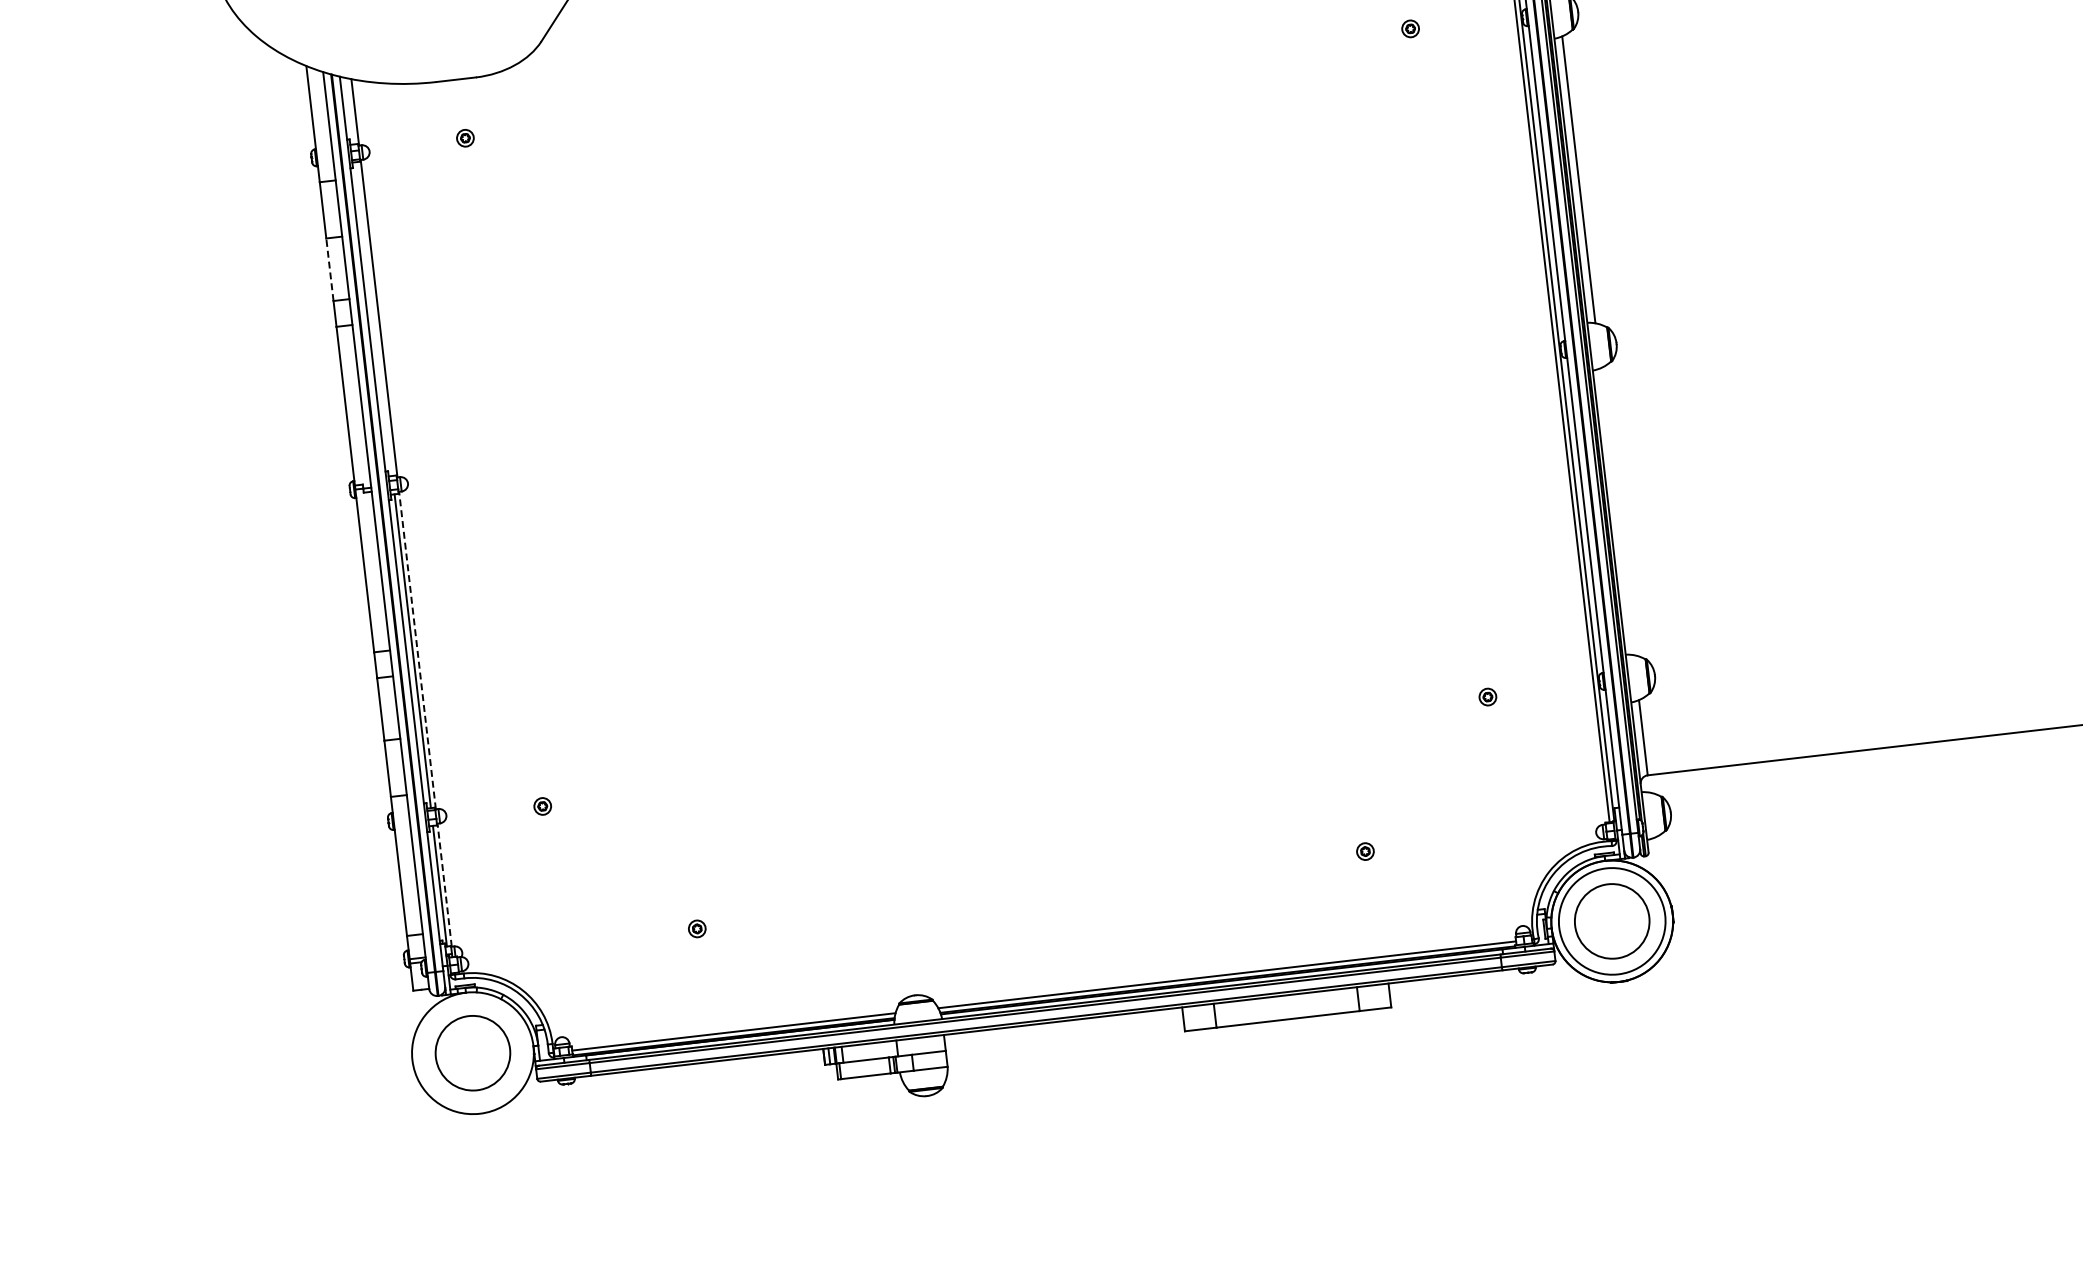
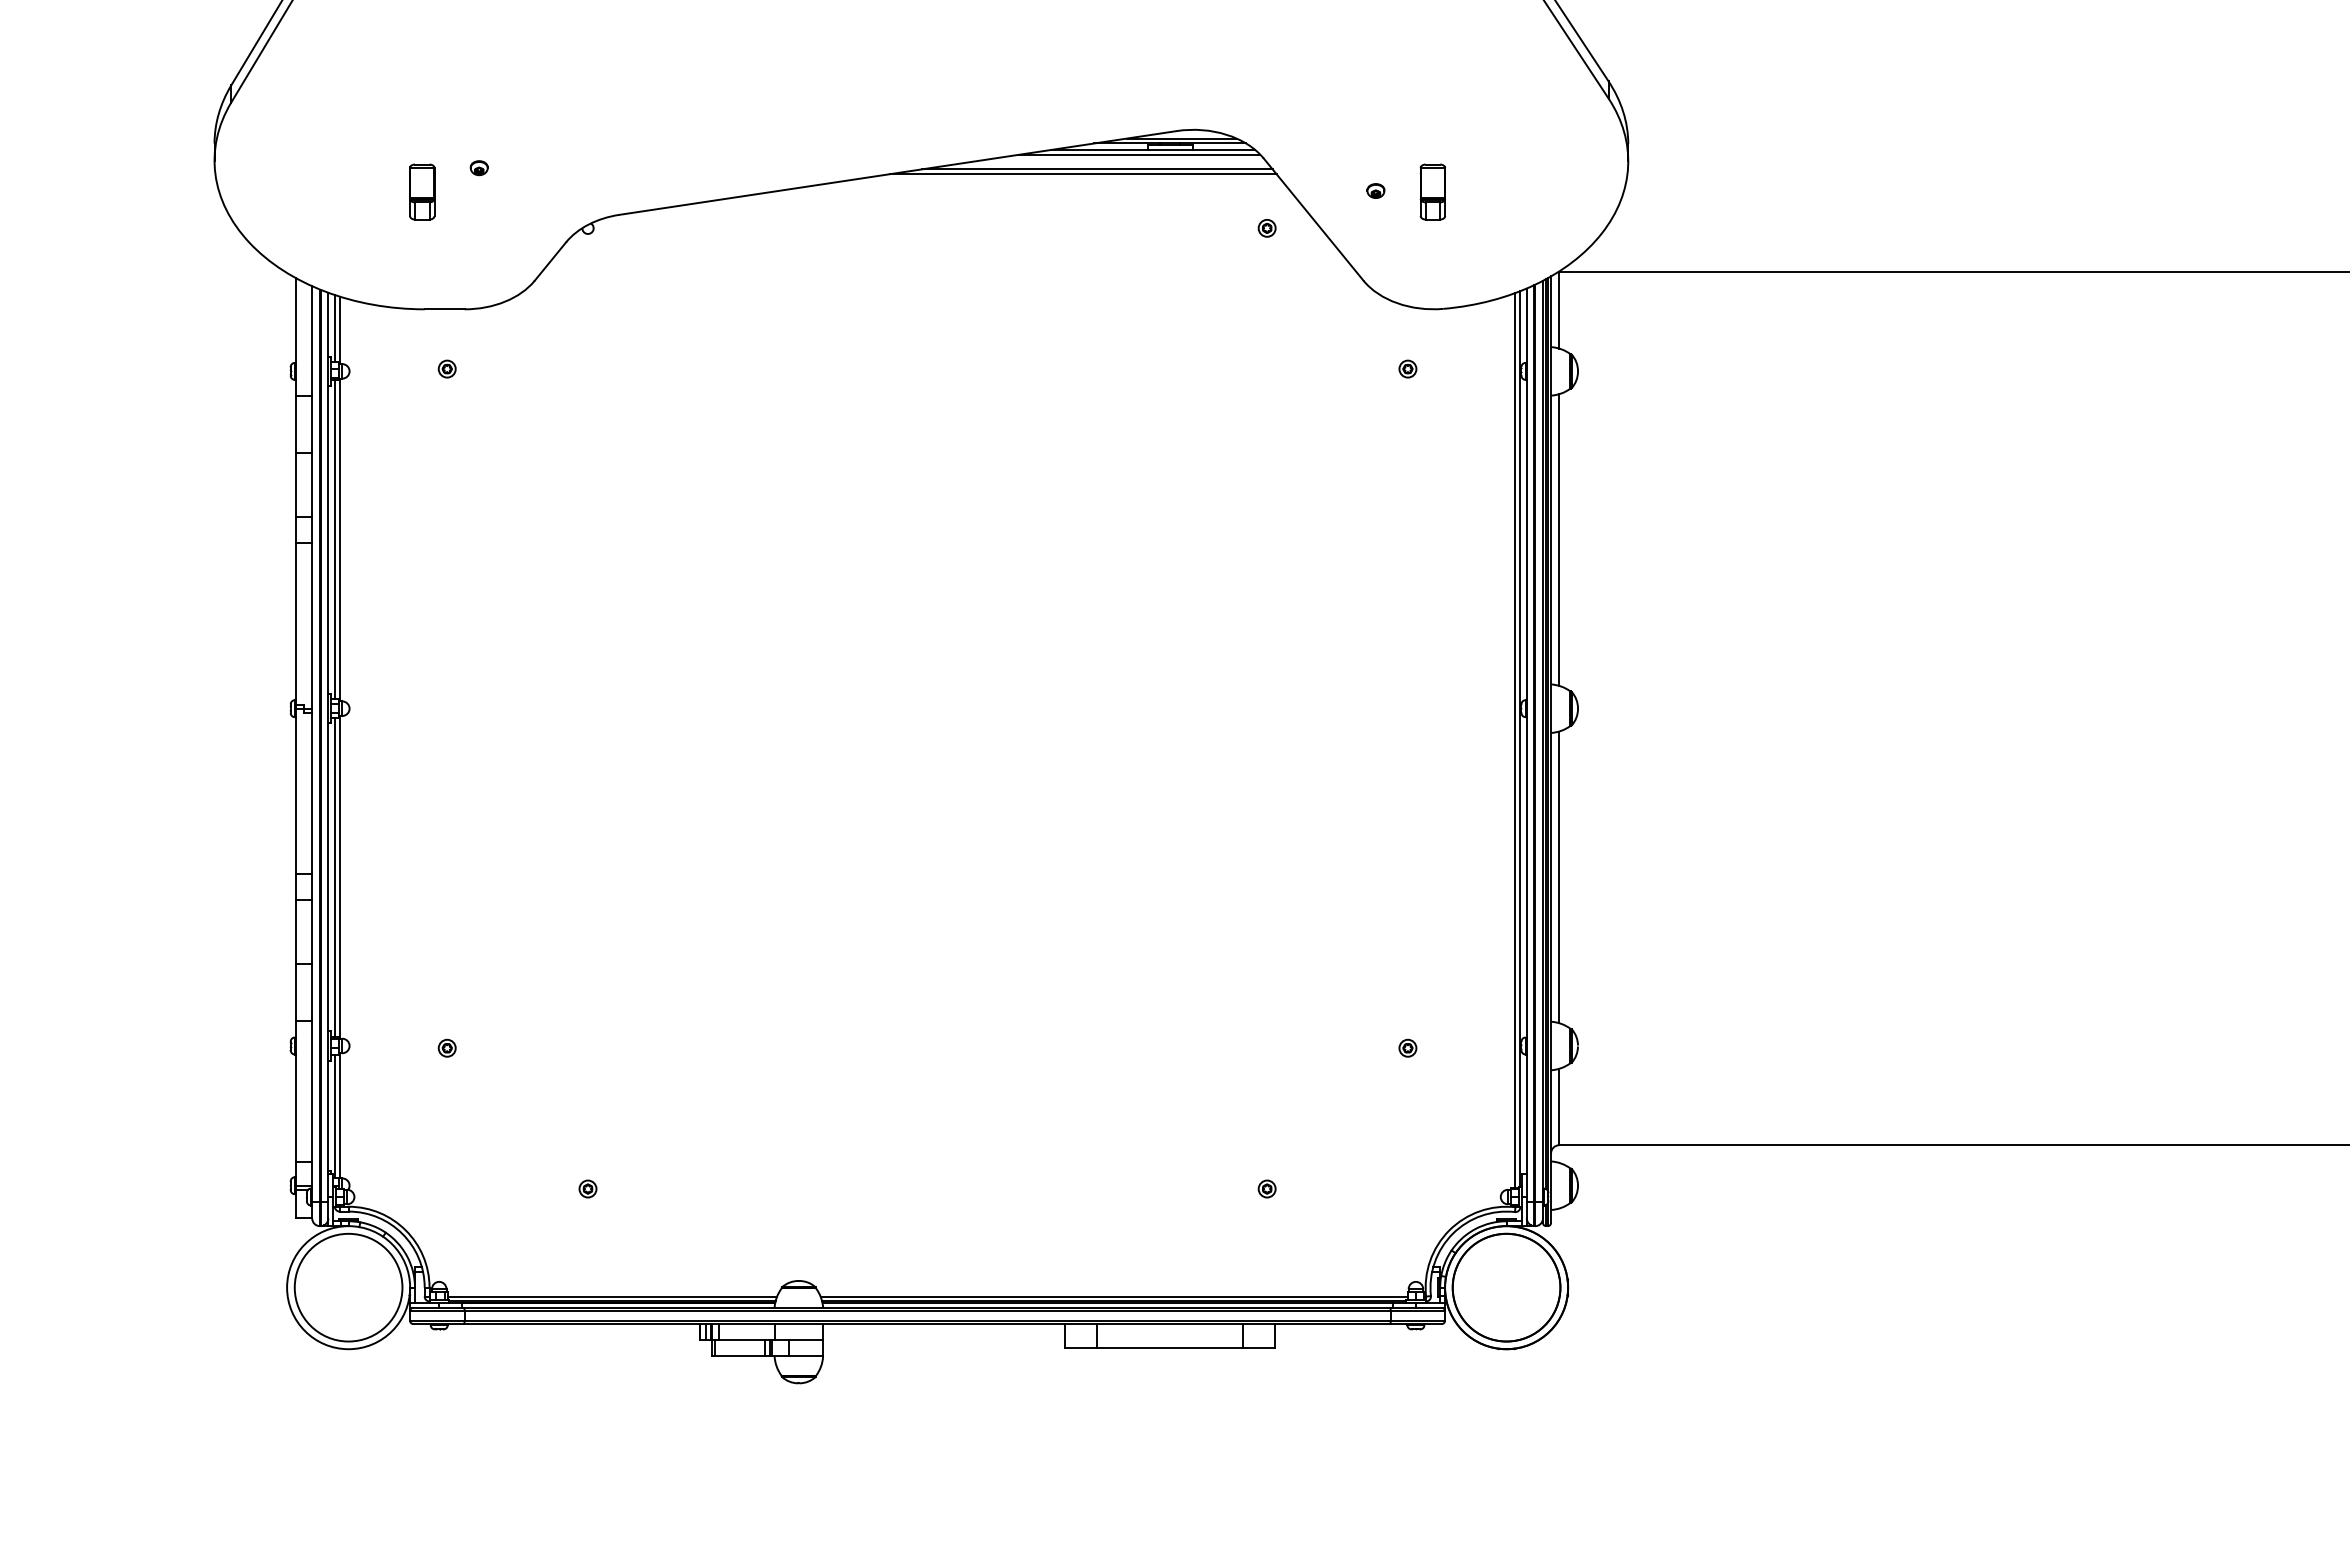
line: (349, 111) -> (334, 328), added
line: (330, 269) -> (296, 485), dashed -> solid
line: (373, 318) -> (334, 539), added
line: (1617, 511) -> (1559, 877), added
line: (417, 649) -> (339, 876), dashed -> solid
line: (444, 884) -> (339, 1115), dashed -> solid
circle: (1612, 921) -> (1506, 1287), size x1.43
circle: (472, 1053) -> (348, 1287), size x1.43

